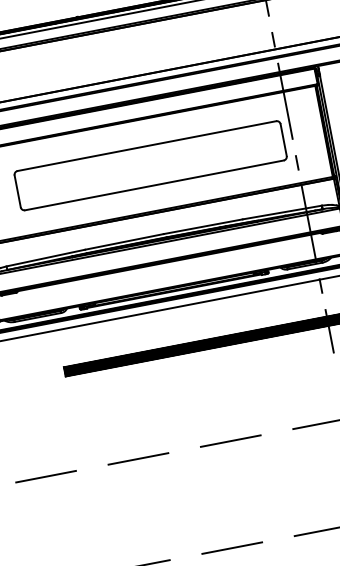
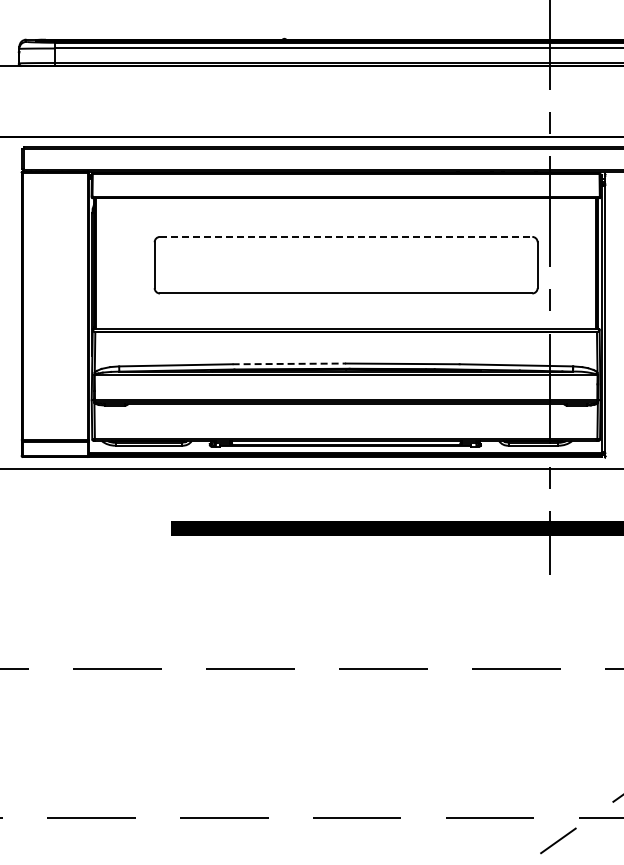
line: (147, 145) -> (346, 236), solid -> dashed
line: (124, 241) -> (289, 363), solid -> dashed

